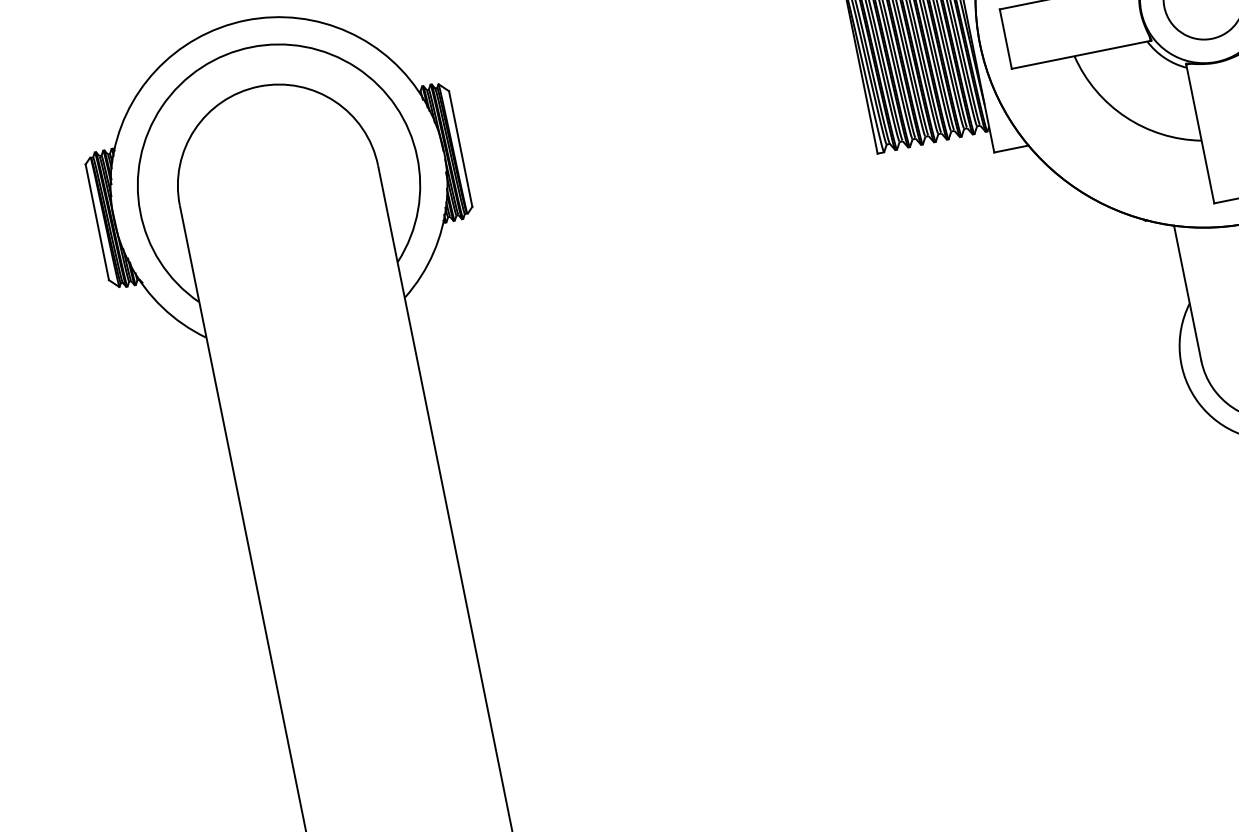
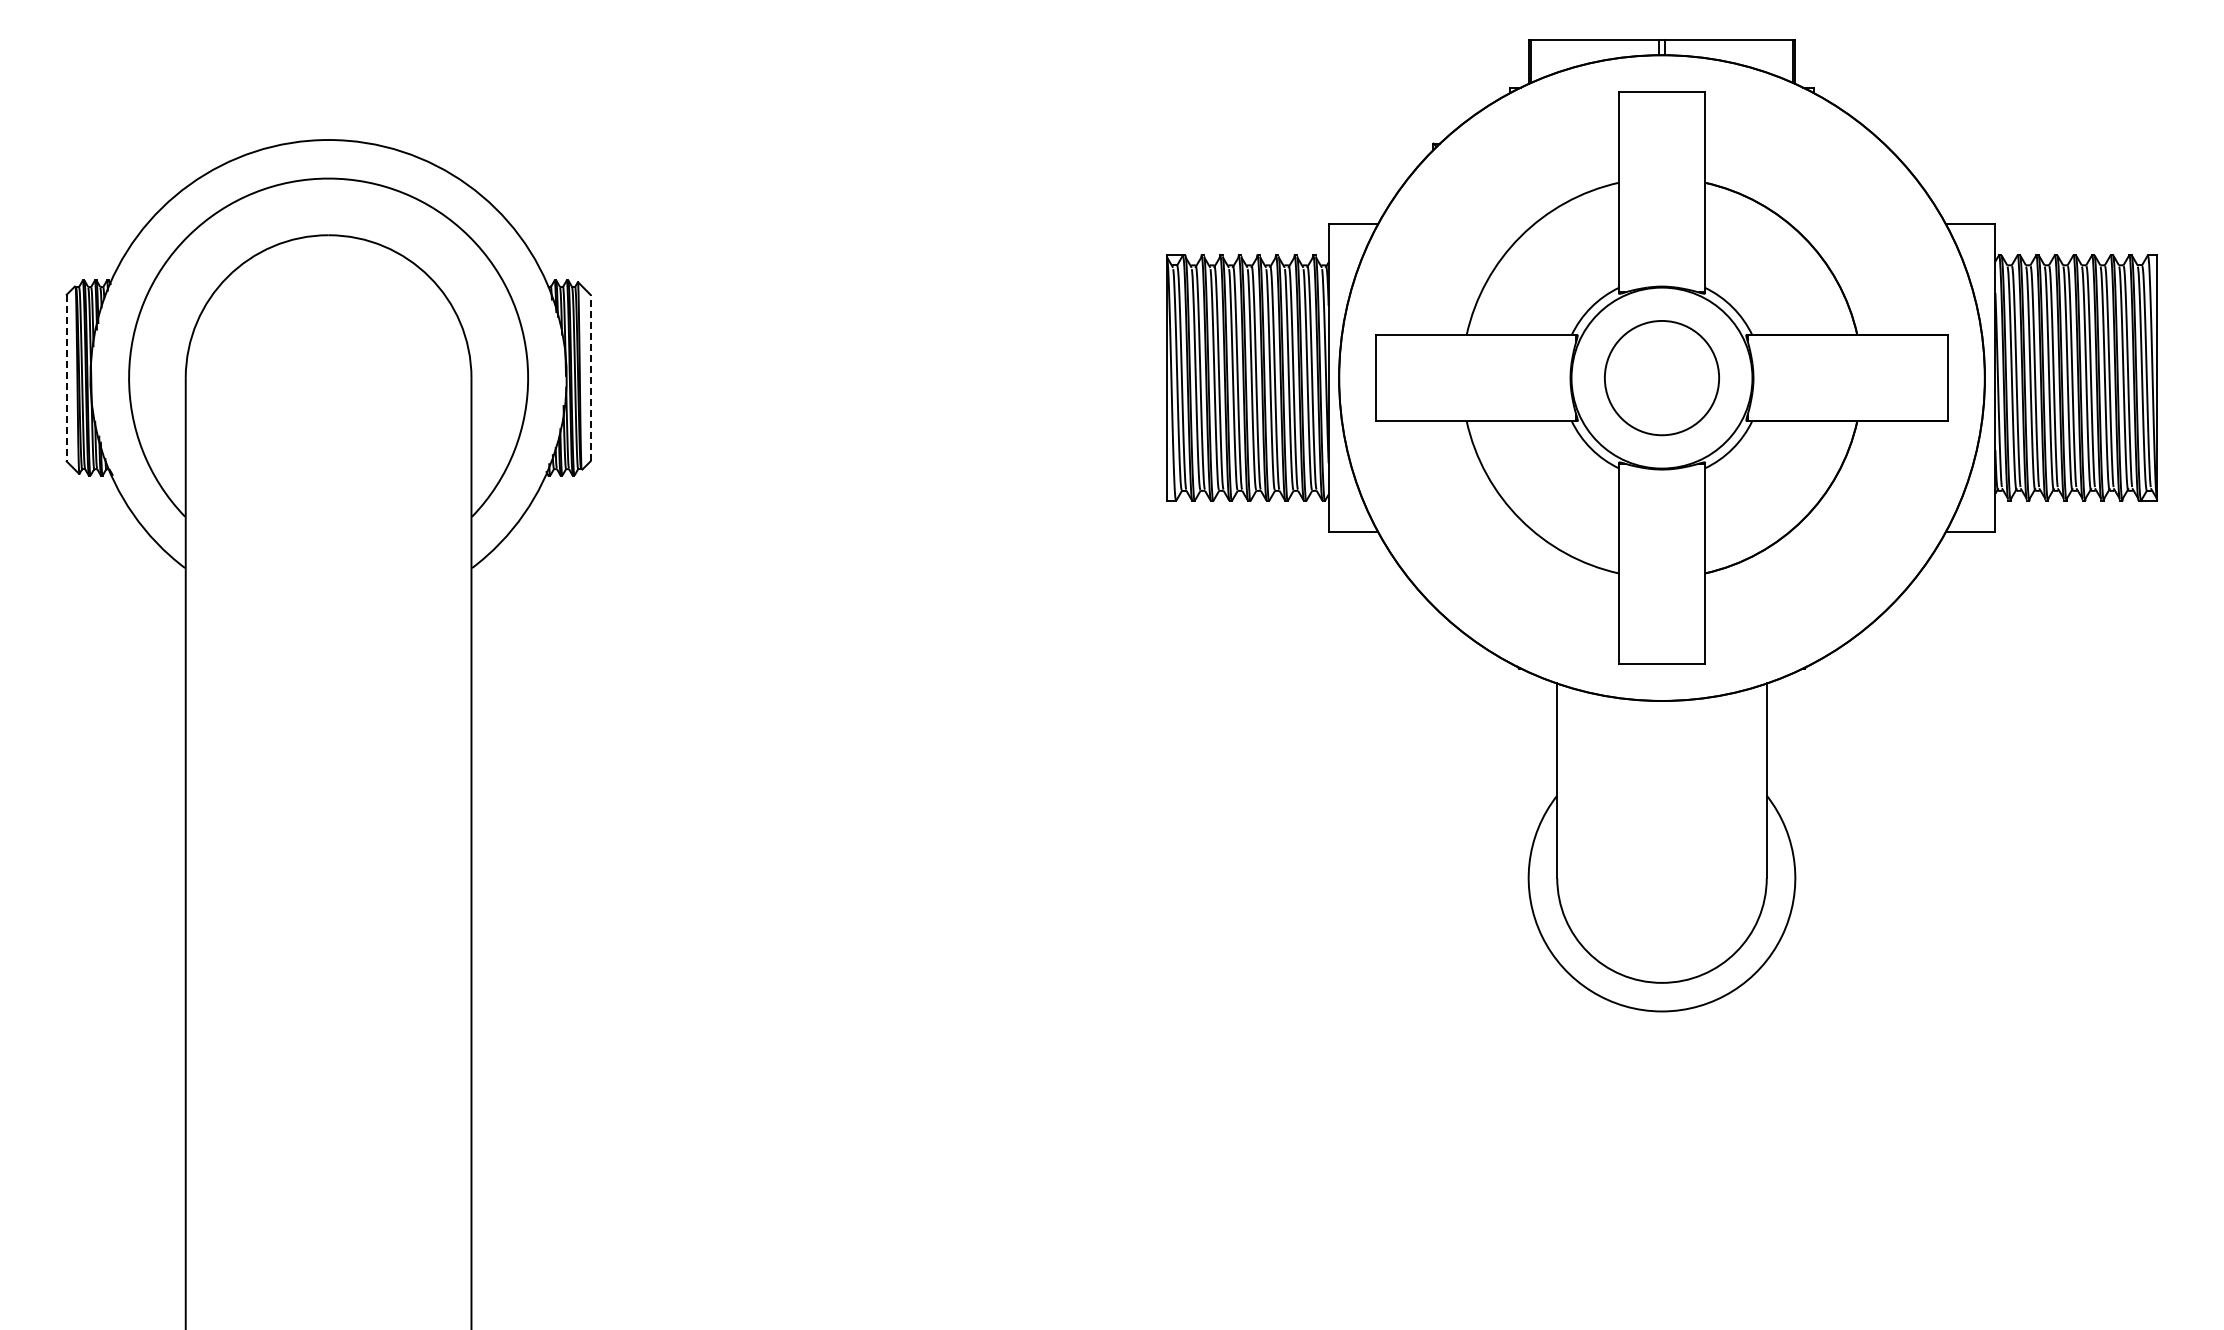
line: (460, 148) -> (590, 377), solid -> dashed
line: (97, 222) -> (66, 378), solid -> dashed

